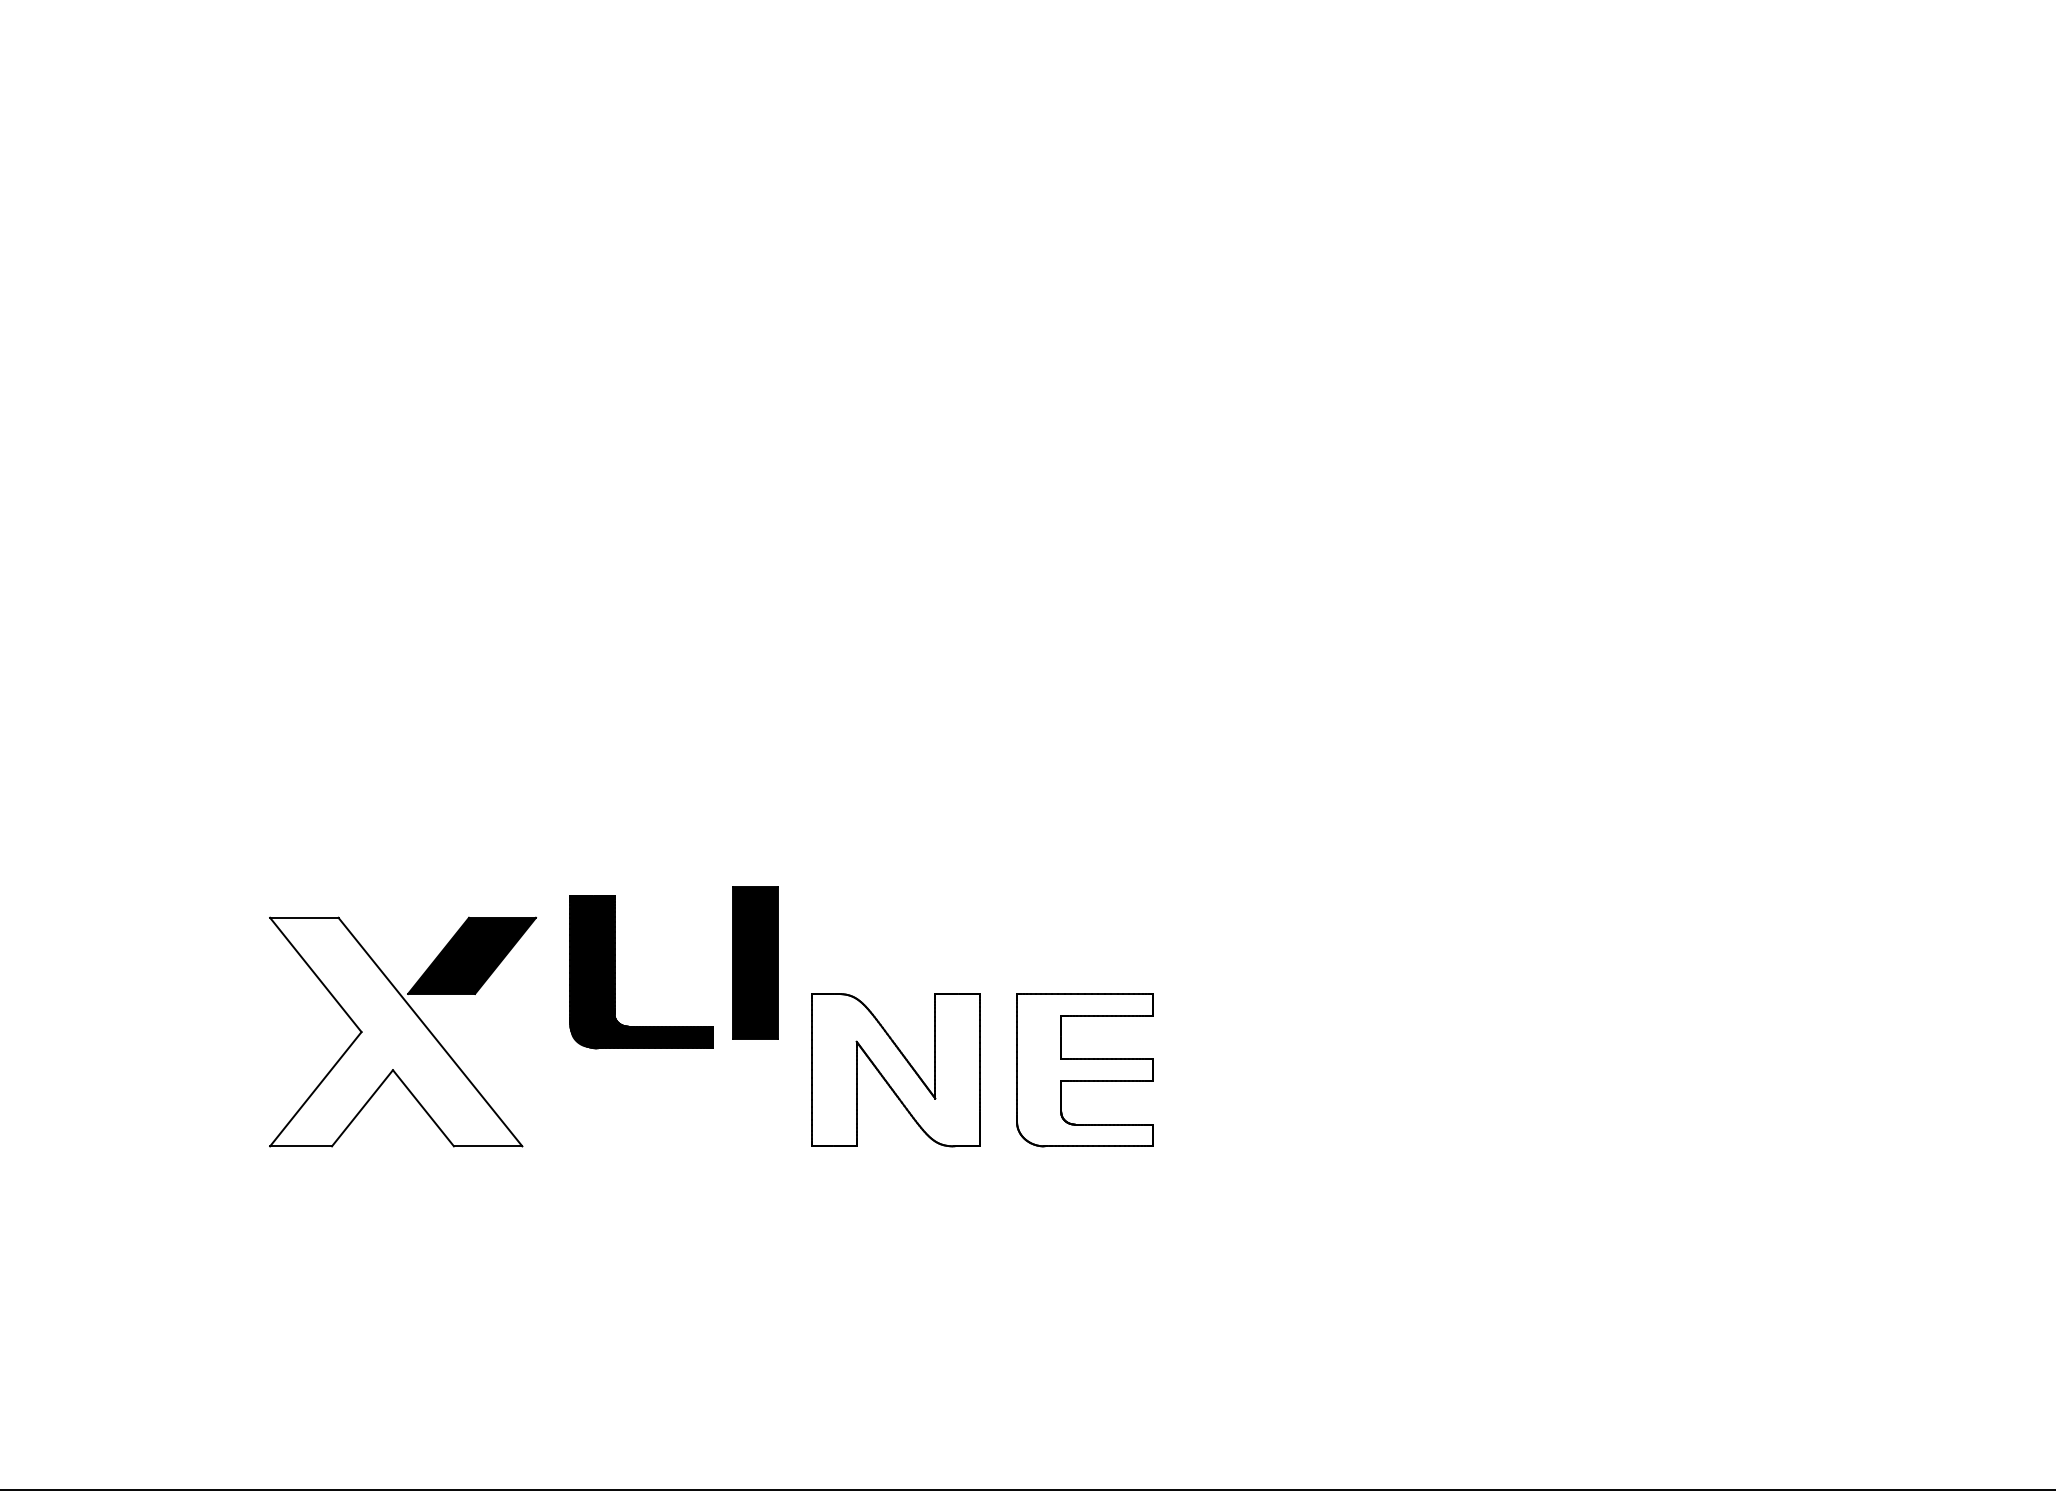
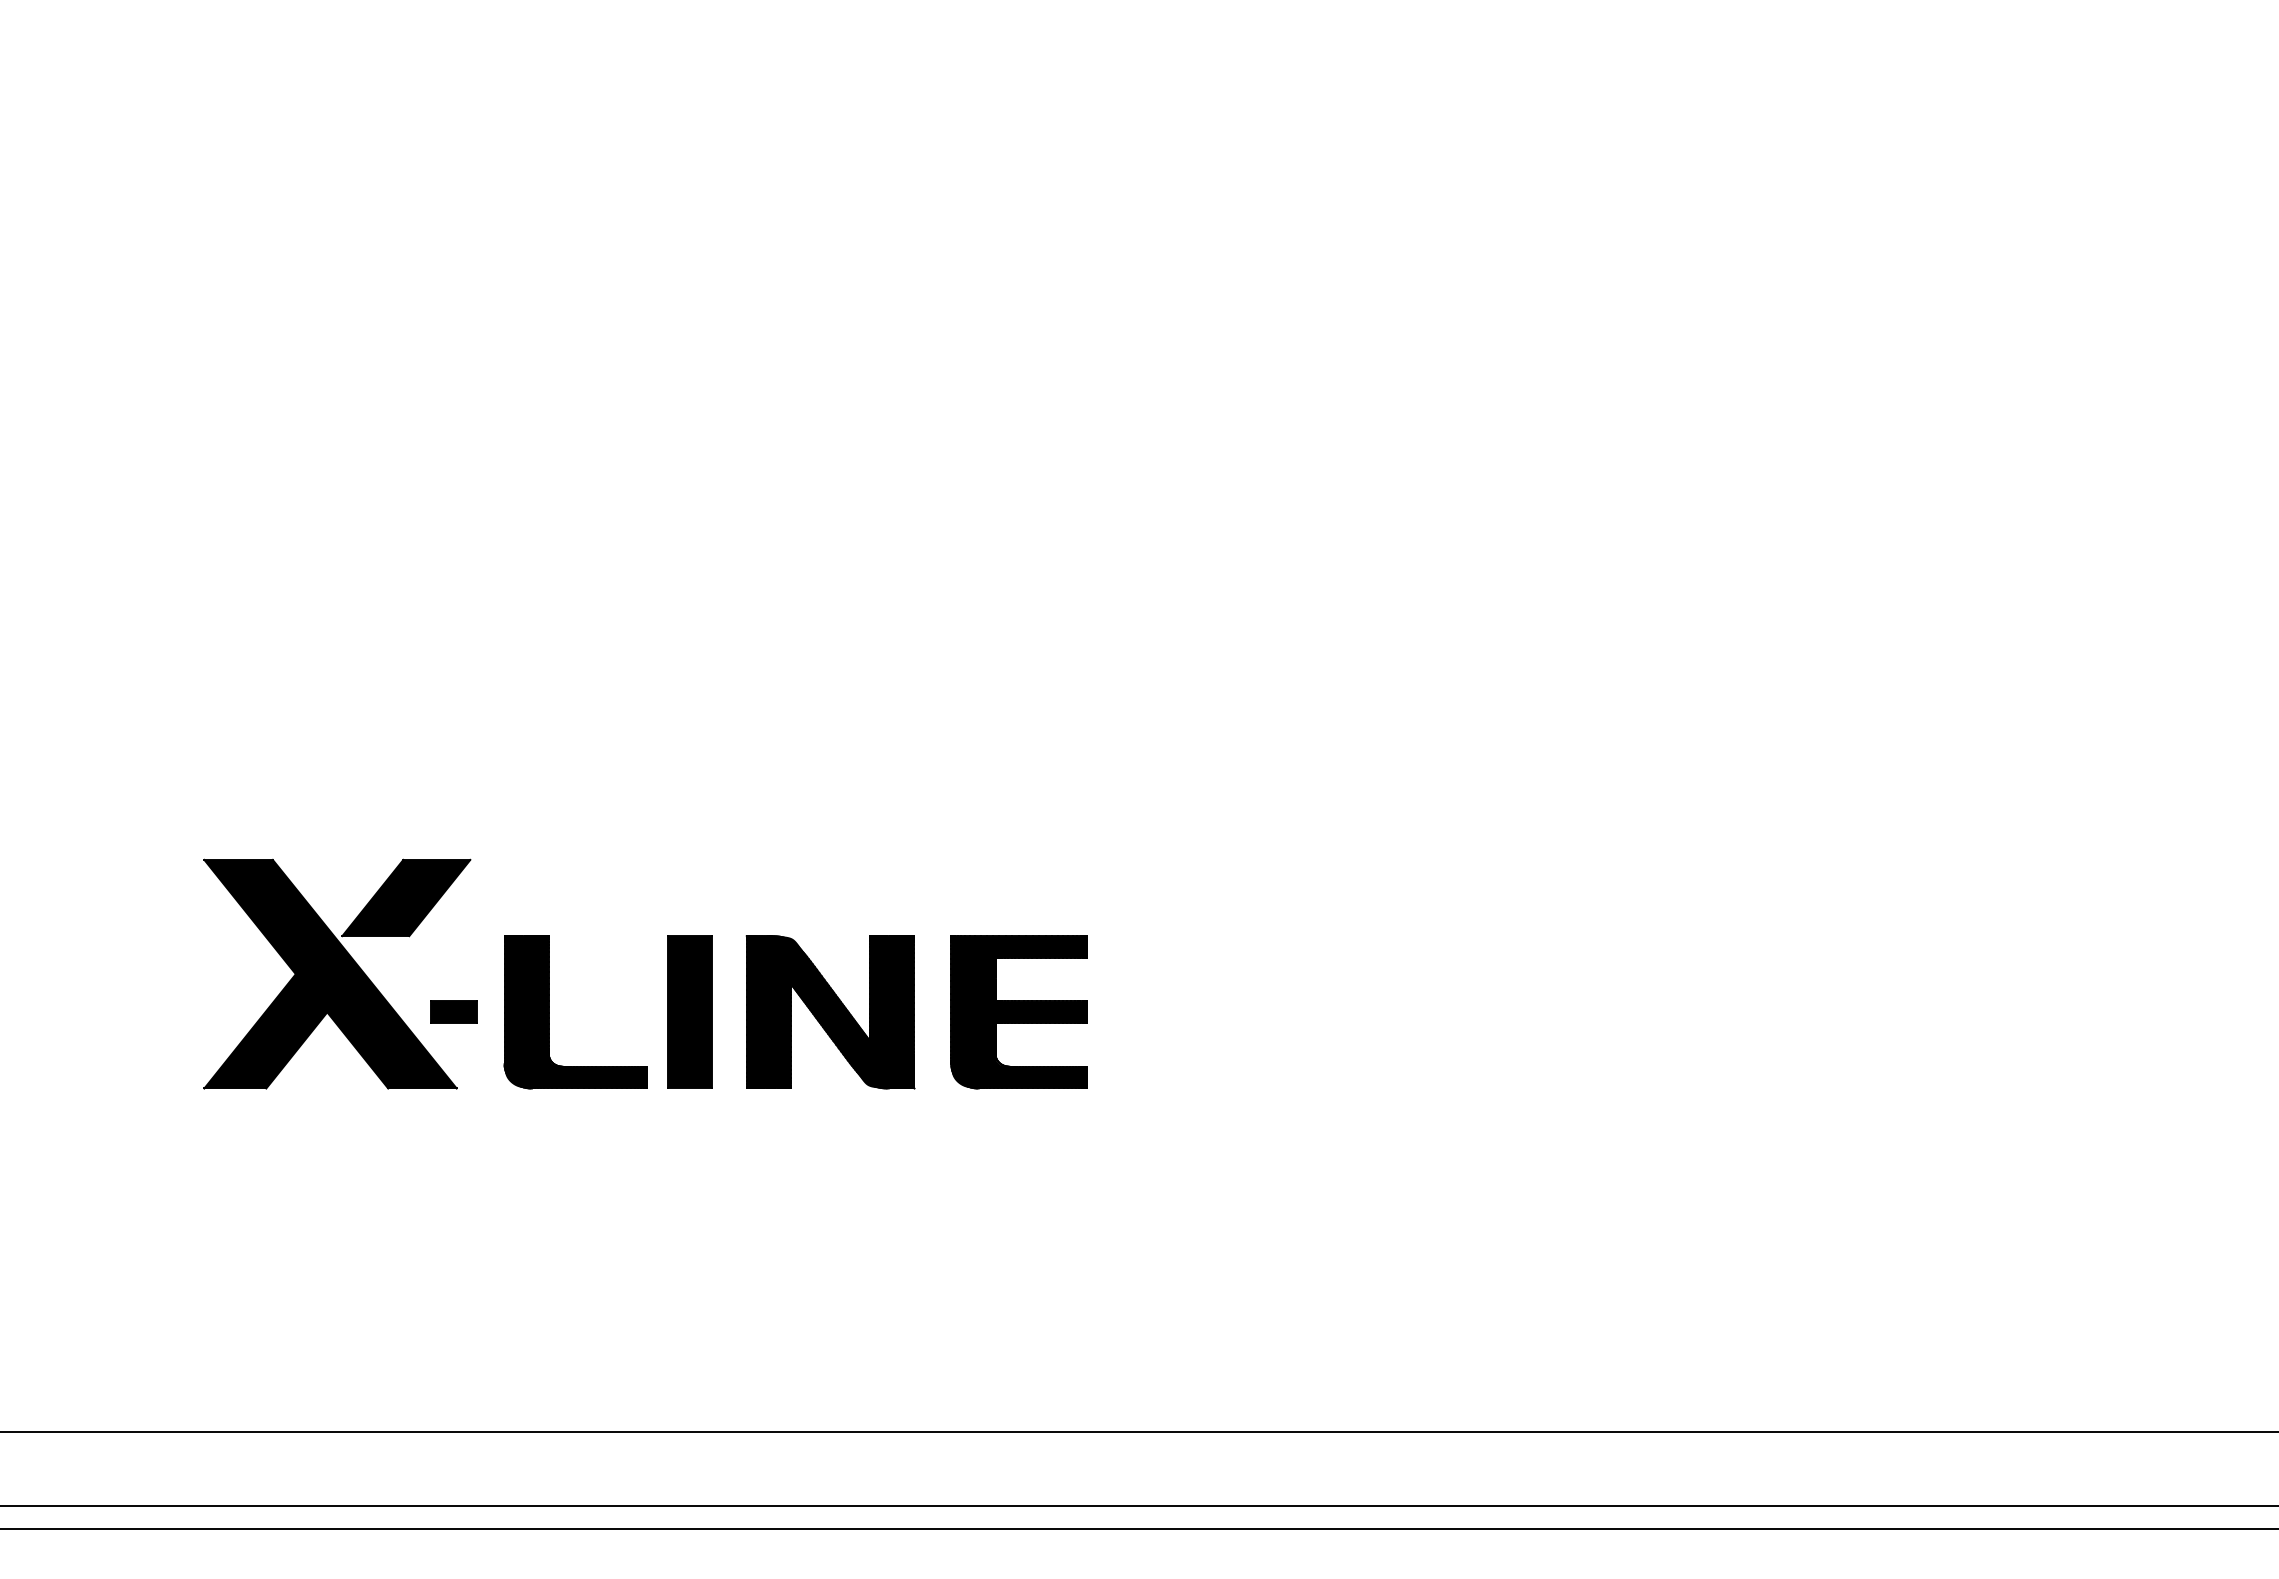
part: (755, 962) -> (689, 1011), moved
part: (615, 972) -> (549, 1012), moved
fill: (396, 1031) -> (330, 973), added
part: (519, 1069) -> (453, 1011), added
fill: (895, 1070) -> (829, 1012), added
fill: (1085, 1070) -> (1019, 1012), added

